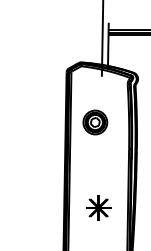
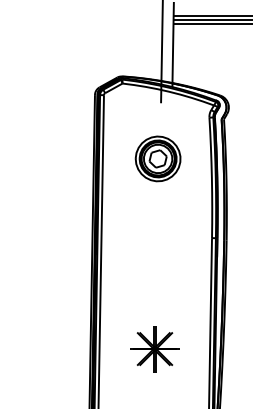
part: (95, 122) -> (158, 158), moved

